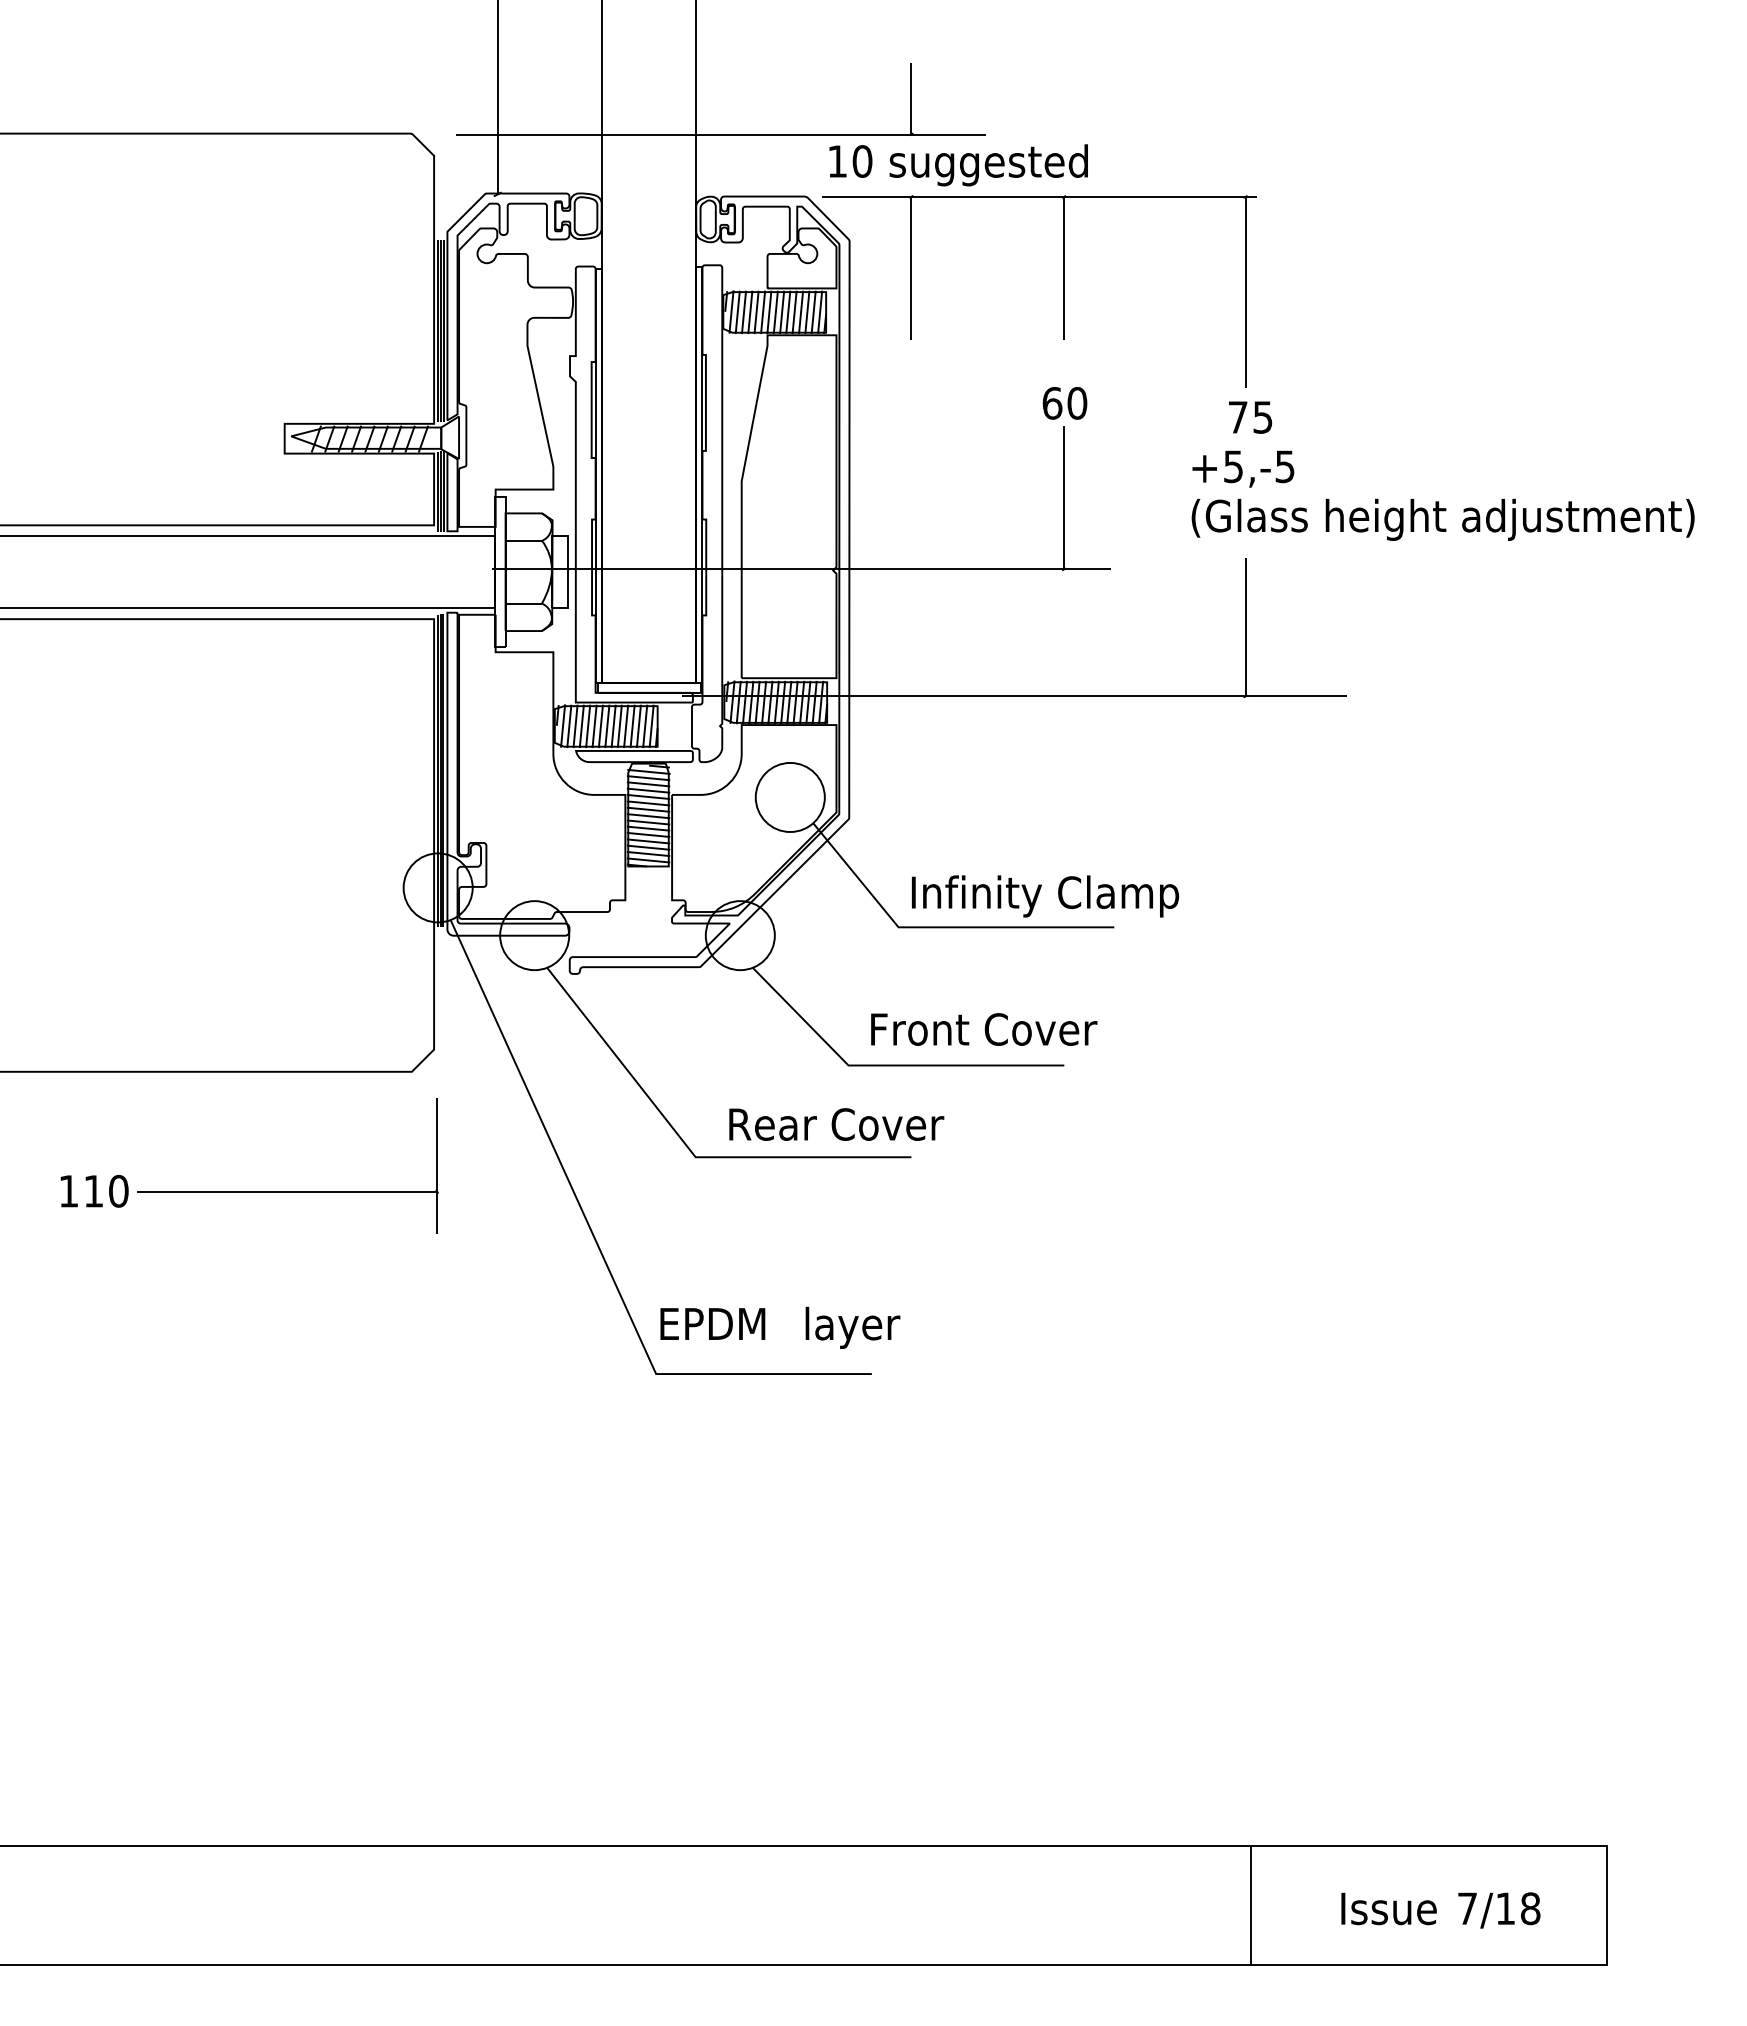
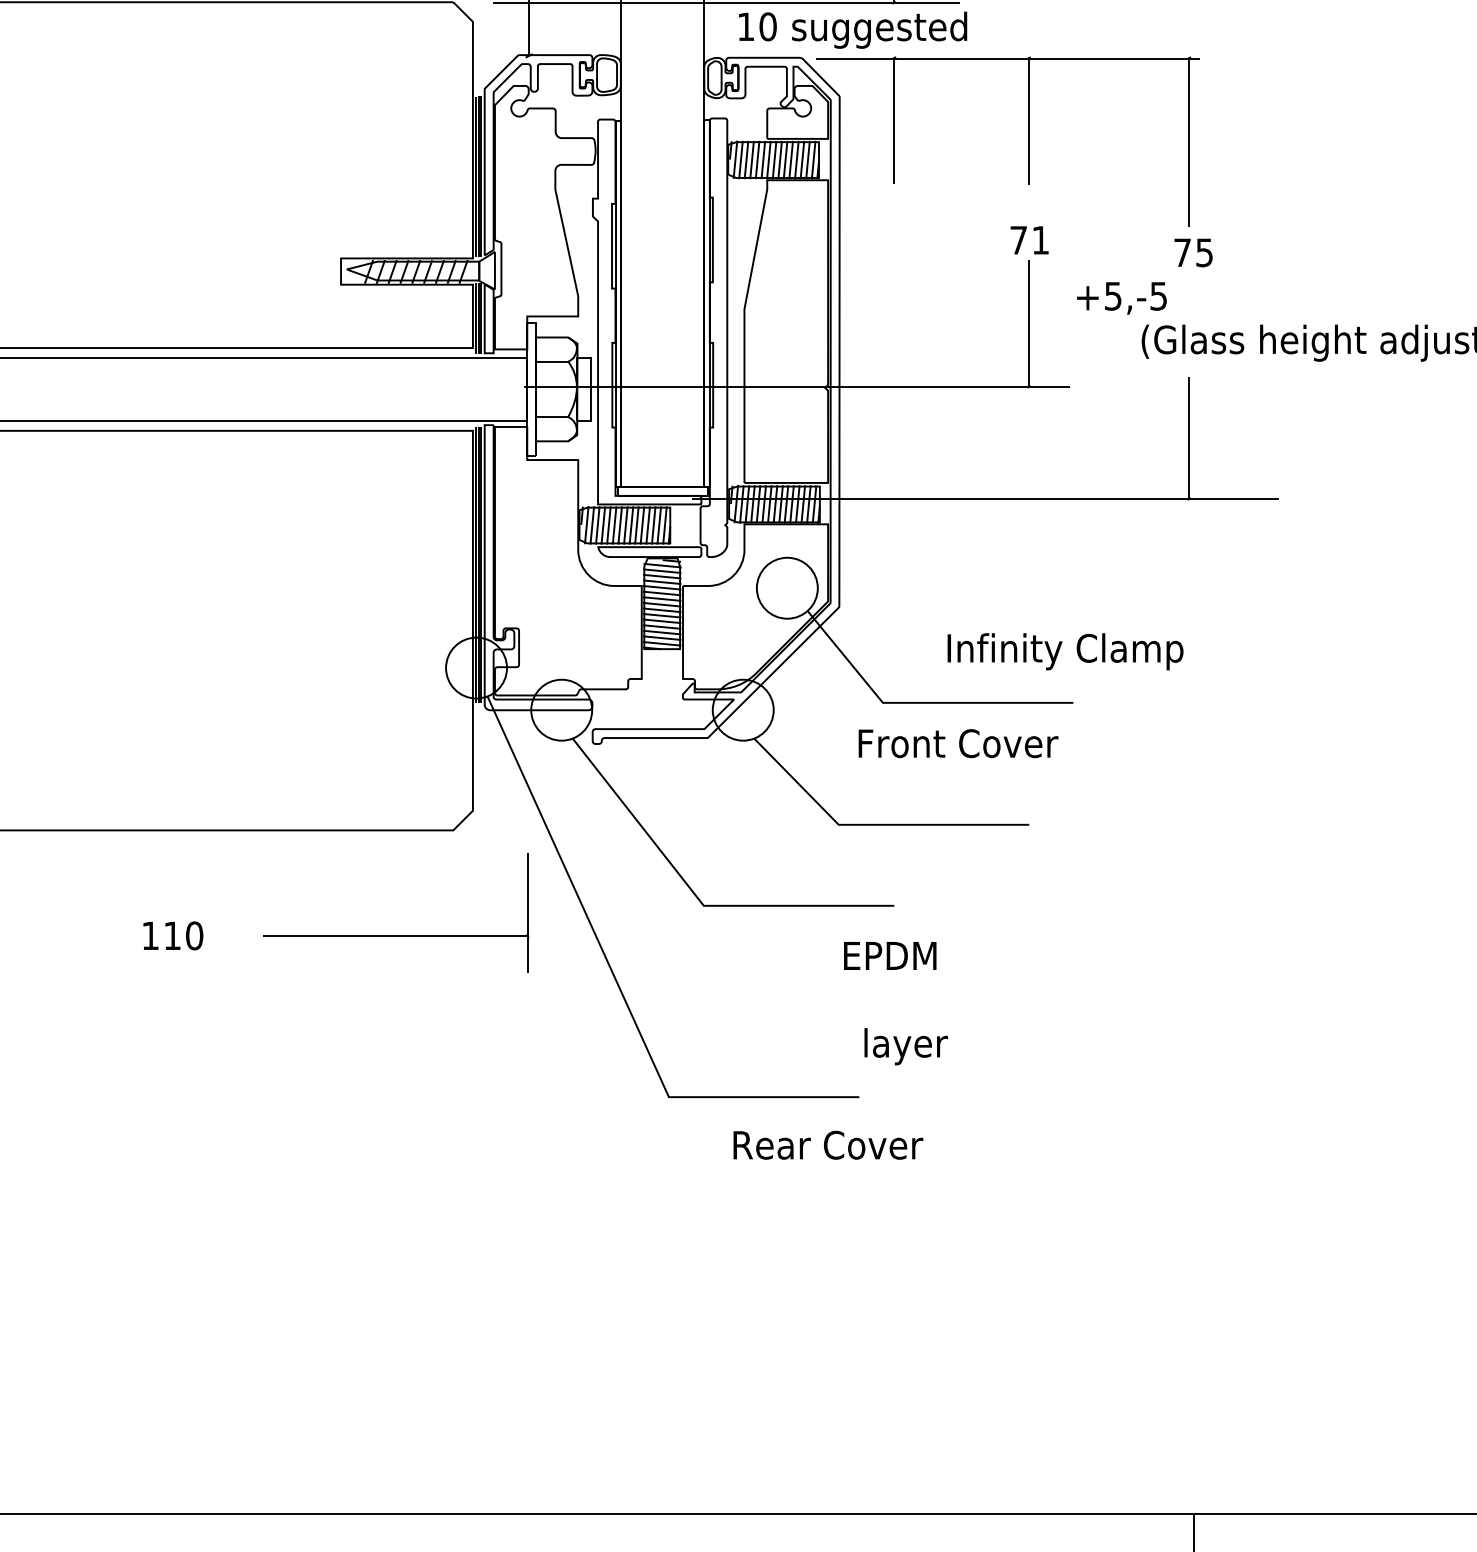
text: (958, 165) -> (852, 30), moved
text: (1064, 403) -> (1029, 240), 60 -> 71
text: (1243, 468) -> (1122, 297), moved
text: (1045, 896) -> (1065, 651), moved
text: (984, 1029) -> (958, 743), moved
text: (836, 1124) -> (828, 1145), moved
part: (287, 1191) -> (395, 936), moved
text: (712, 1323) -> (889, 955), moved
text: (852, 1327) -> (905, 1046), moved

